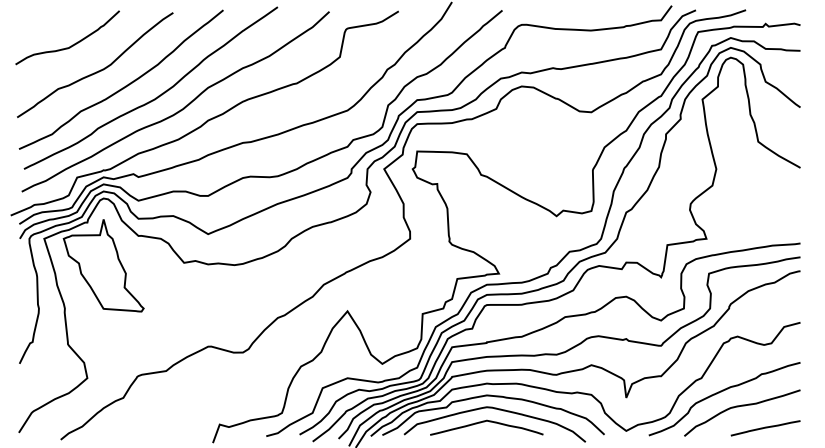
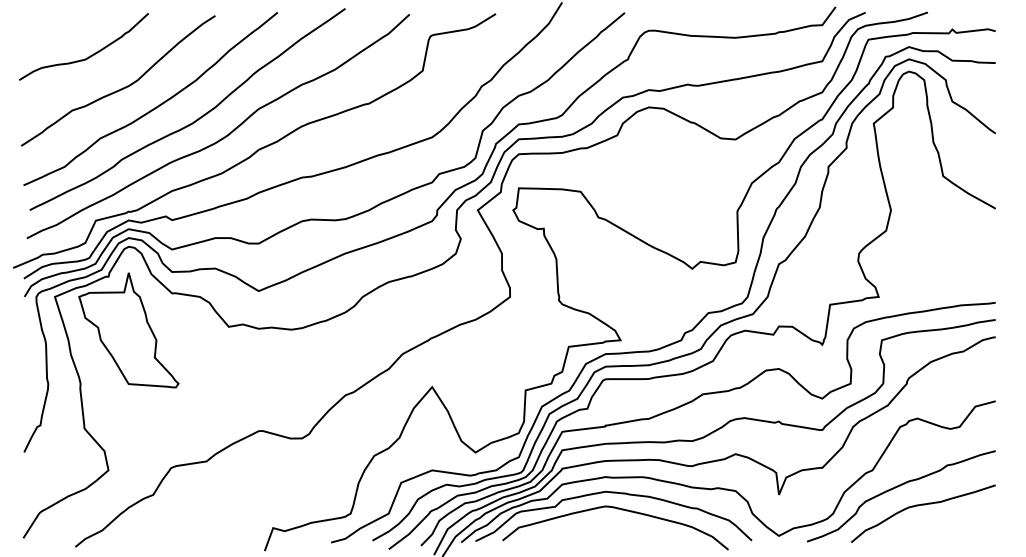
curve: (483, 422) -> (601, 525), removed
line: (765, 428) -> (952, 532), removed

